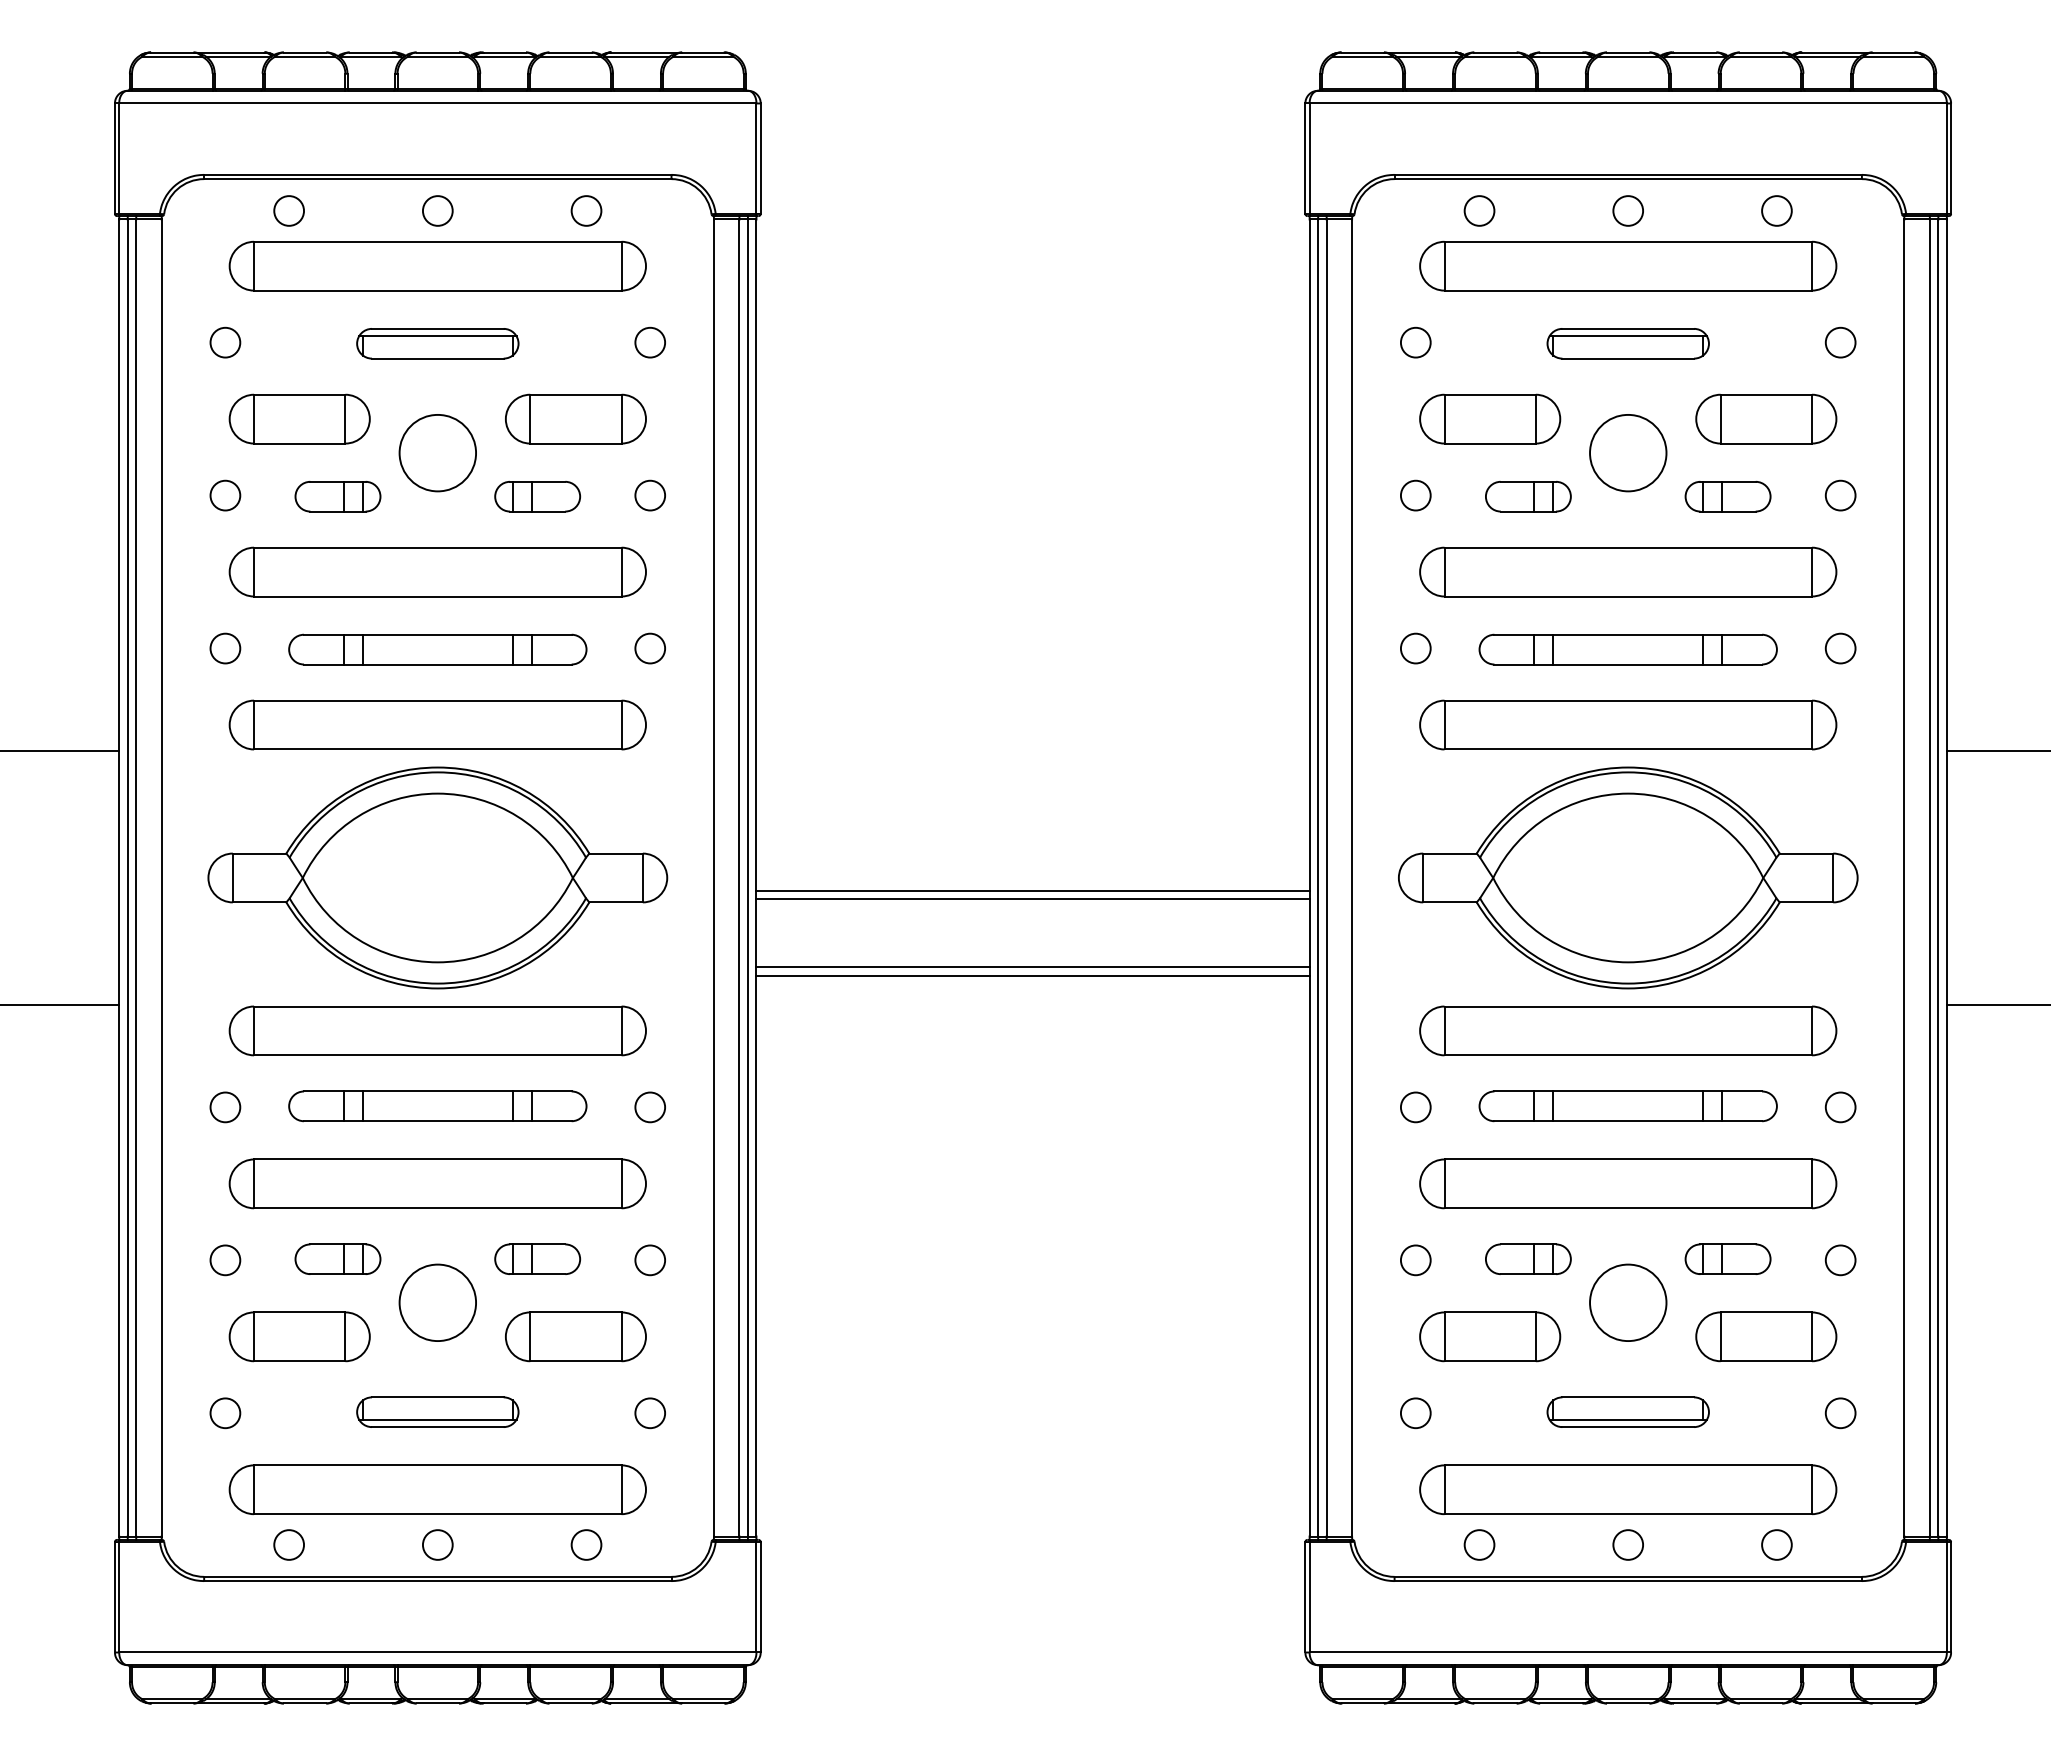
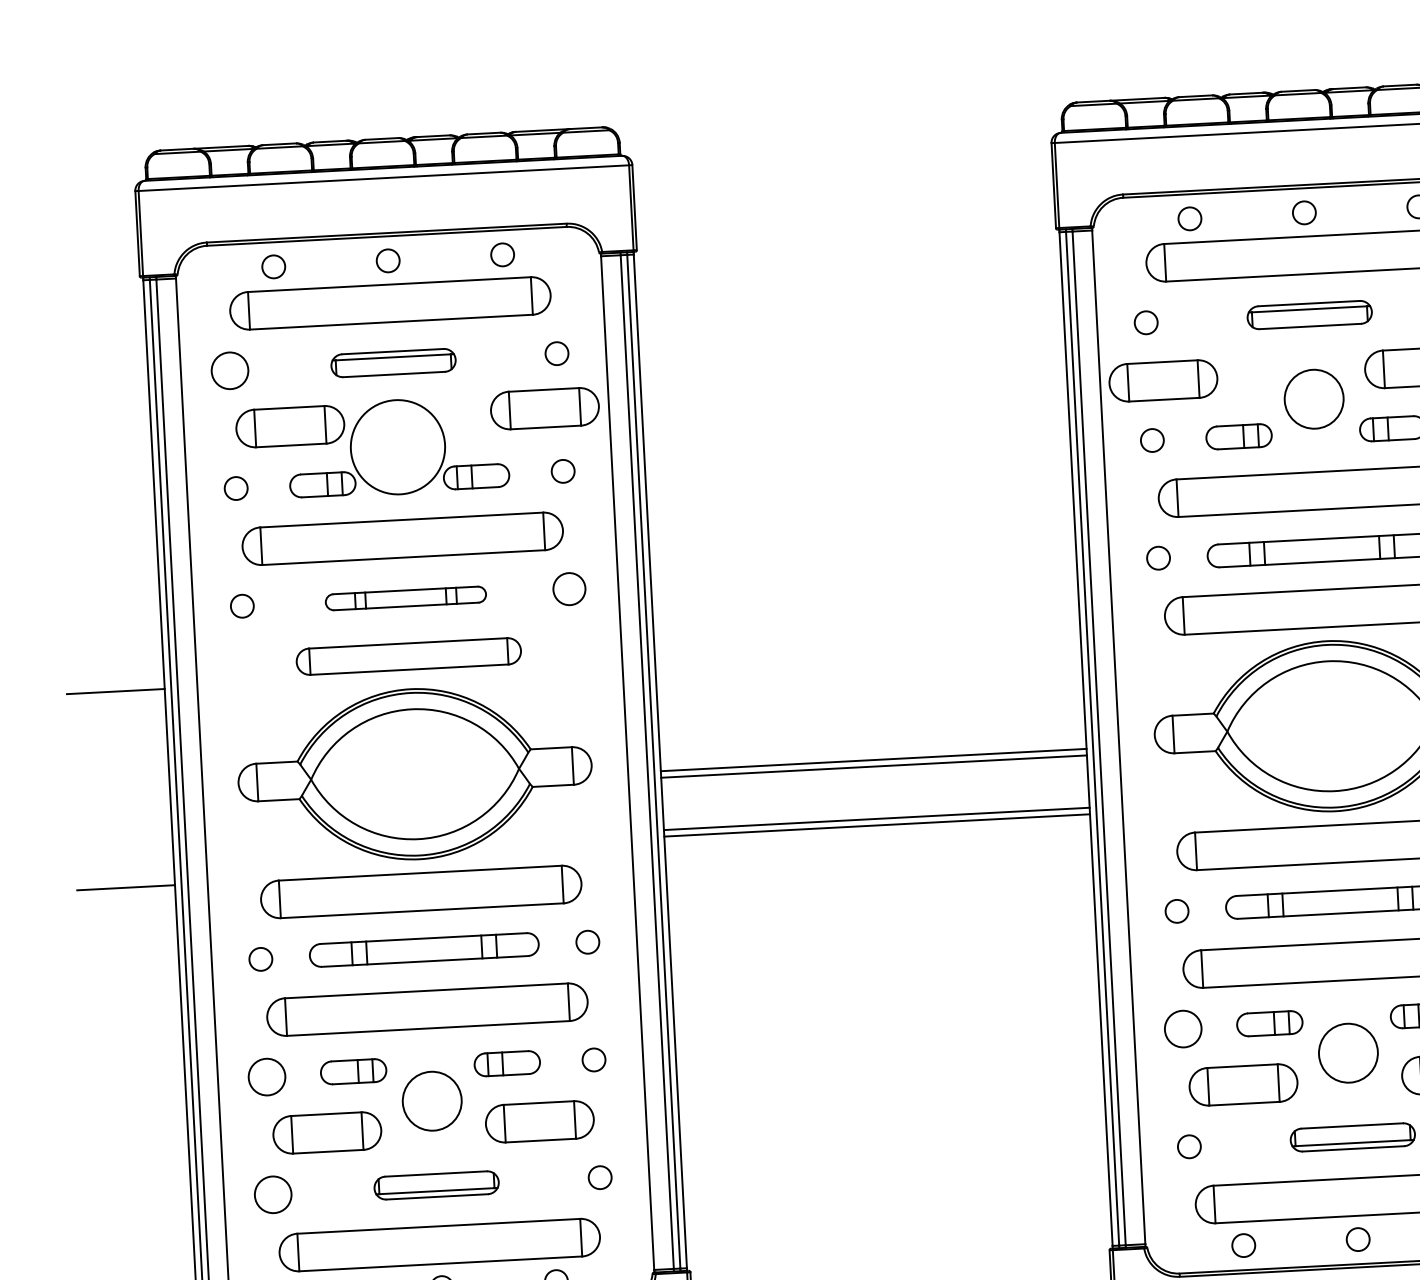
circle: (225, 342) -> (230, 370), size x1.6
part: (575, 418) -> (544, 408), moved
part: (1490, 418) -> (1163, 380), moved
circle: (437, 452) -> (397, 446), size x1.6
circle: (649, 648) -> (568, 589), size x1.4
part: (437, 649) -> (405, 598), size x0.7
part: (437, 724) -> (408, 656), size x0.7
circle: (225, 1260) -> (267, 1077), size x1.6
circle: (1415, 1260) -> (1182, 1029), size x1.6
circle: (225, 1413) -> (273, 1194), size x1.6

